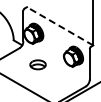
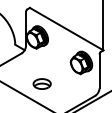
line: (59, 26) -> (65, 29), dashed -> solid
part: (37, 64) -> (41, 83), moved

